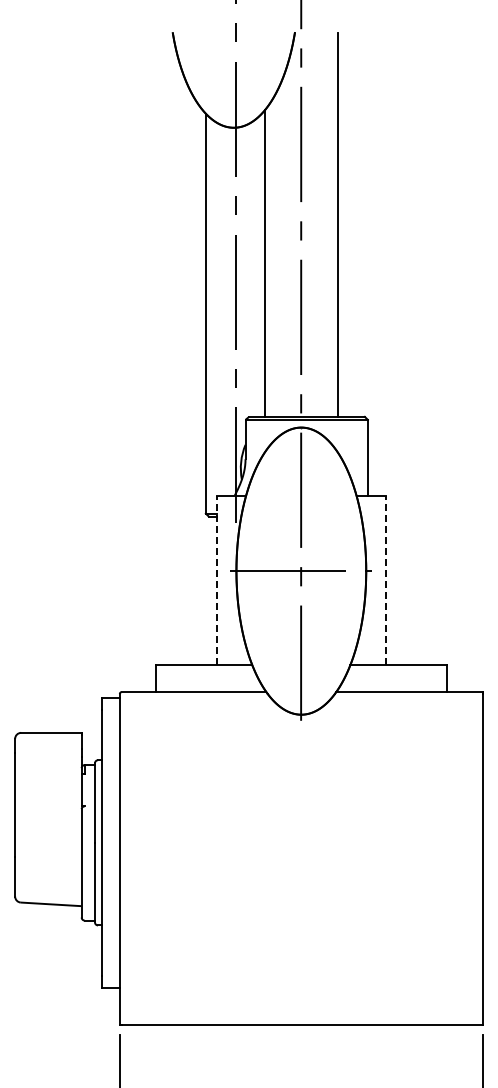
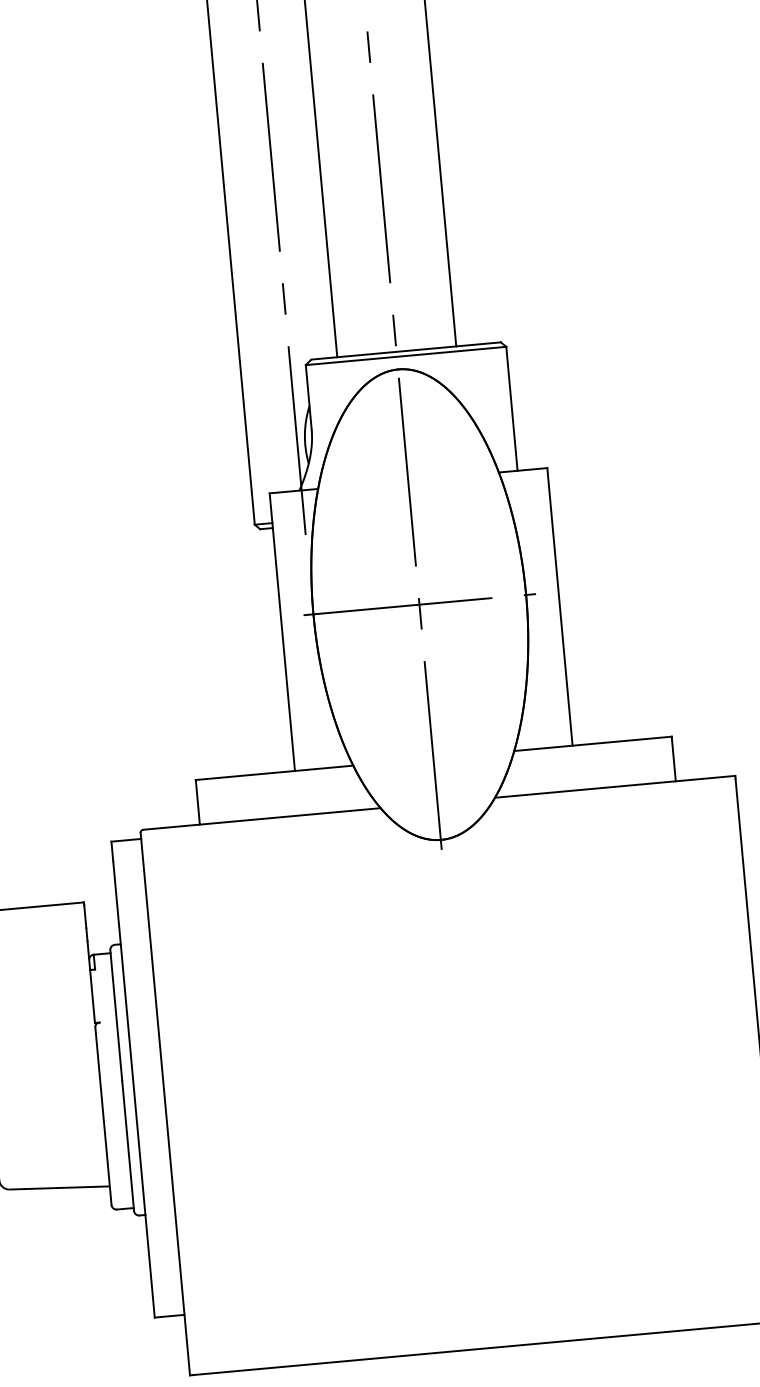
line: (216, 580) -> (282, 632), dashed -> solid
line: (386, 580) -> (560, 607), dashed -> solid

